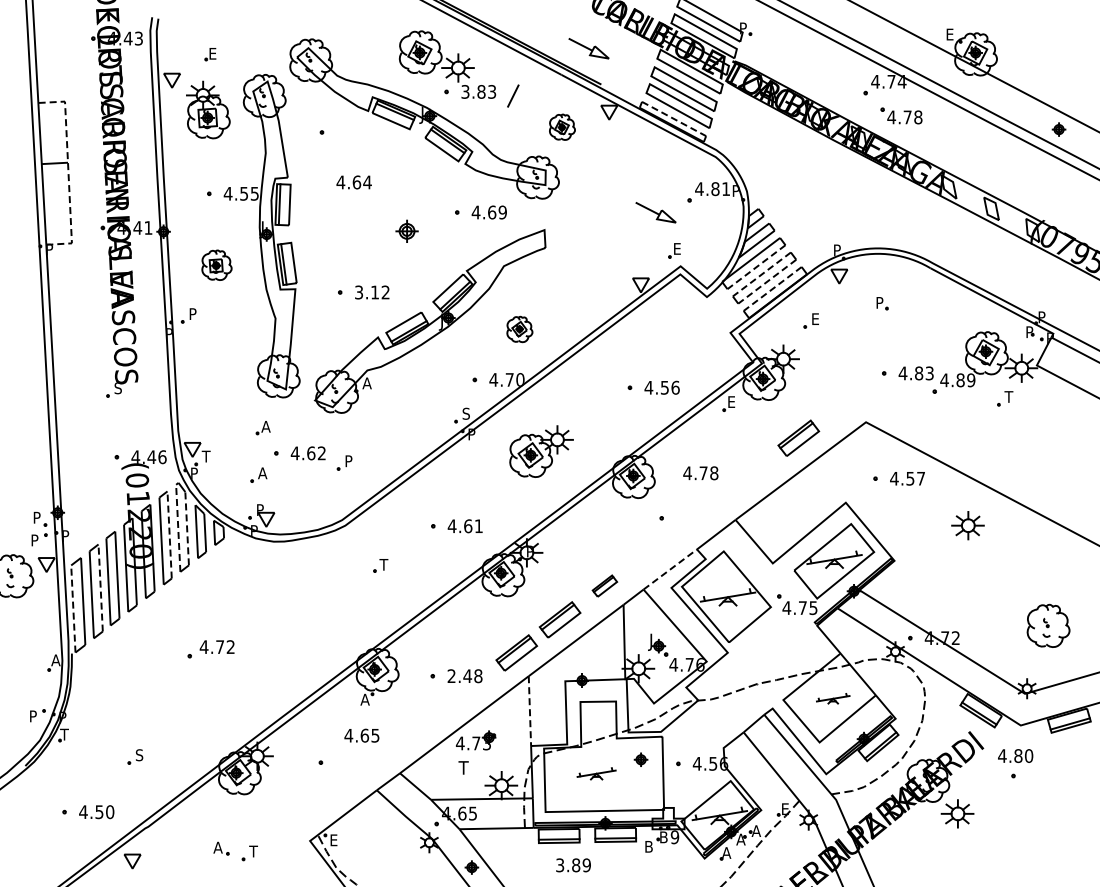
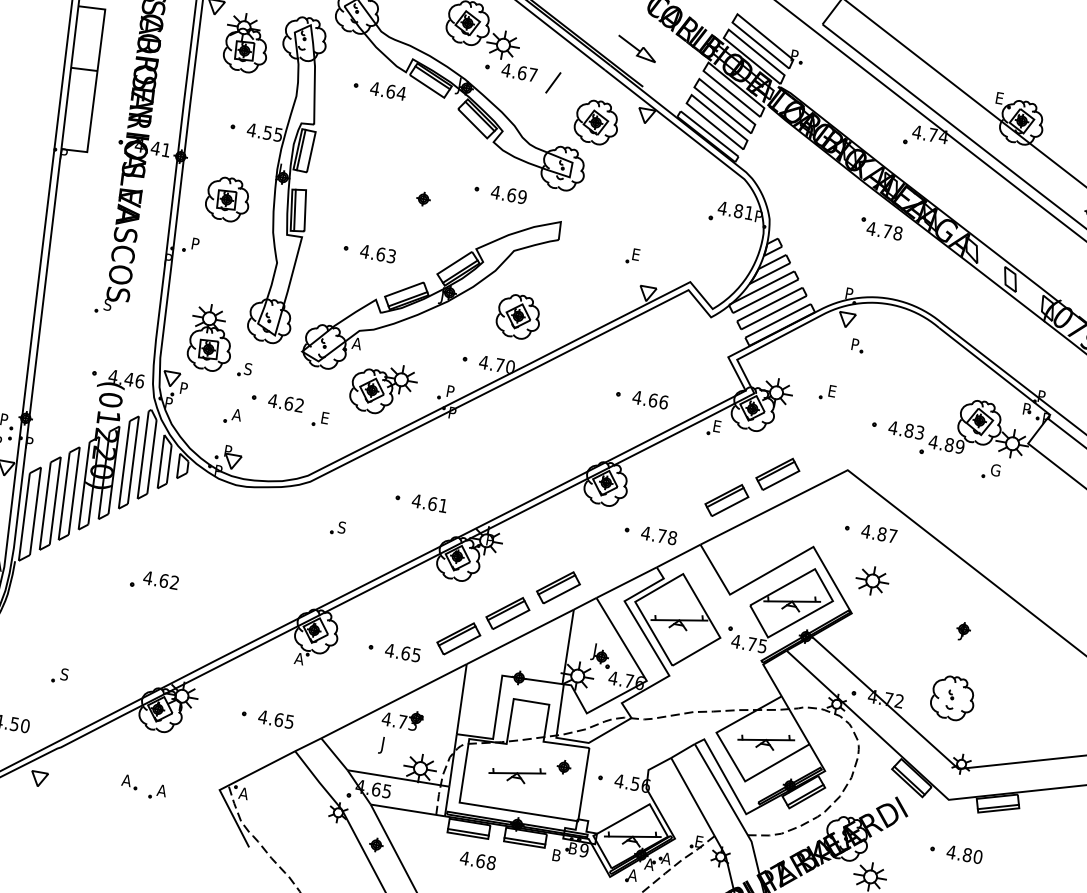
text: (478, 91) -> (519, 72), 3.83 -> 4.67
part: (901, 115) -> (881, 228), moved
line: (674, 119) -> (709, 134), dashed -> solid
part: (562, 127) -> (596, 122), size x1.67
line: (68, 171) -> (96, 79), dashed -> solid
text: (353, 182) -> (387, 91), moved
part: (655, 212) -> (674, 223), removed
part: (406, 231) -> (423, 199), size x0.62
part: (674, 250) -> (633, 255), moved
part: (216, 265) -> (227, 199), size x1.43
line: (756, 267) -> (765, 296), dashed -> solid
line: (761, 274) -> (769, 304), dashed -> solid
line: (766, 282) -> (773, 313), dashed -> solid
line: (772, 289) -> (777, 321), dashed -> solid
text: (371, 292) -> (377, 253), 3.12 -> 4.63
part: (882, 303) -> (857, 345), moved
part: (810, 320) -> (827, 391), moved
part: (519, 329) -> (518, 316), size x1.67
text: (664, 387) -> (652, 400), 4.56 -> 4.66
text: (1009, 397) -> (995, 470), T -> G
part: (224, 402) -> (211, 337), added
text: (465, 413) -> (449, 391), S -> P
text: (265, 426) -> (248, 368), A -> S
part: (541, 451) -> (383, 388), moved
text: (205, 456) -> (182, 388), T -> P
text: (349, 461) -> (325, 418), P -> E
part: (753, 471) -> (726, 499), added
text: (700, 473) -> (658, 535), moved
text: (910, 478) -> (882, 534), 4.57 -> 4.87
part: (967, 525) -> (871, 580), moved
line: (178, 528) -> (143, 455), dashed -> solid
line: (187, 528) -> (152, 456), dashed -> solid
line: (169, 534) -> (133, 459), dashed -> solid
part: (1005, 559) -> (962, 631), added
text: (383, 564) -> (341, 527), T -> S
line: (670, 569) -> (626, 582), dashed -> solid
part: (604, 585) -> (558, 587), size x1.67
line: (100, 588) -> (55, 501), dashed -> solid
line: (73, 609) -> (24, 517), dashed -> solid
part: (1048, 625) -> (953, 697), moved
text: (220, 647) -> (164, 581), 4.72 -> 4.62
text: (464, 676) -> (402, 653), 2.48 -> 4.65
part: (833, 698) -> (766, 739), size x1.67
line: (529, 711) -> (461, 699), dashed -> solid
text: (361, 735) -> (275, 719), moved
text: (1015, 755) -> (964, 854), moved
text: (462, 769) -> (384, 745), T -> J
part: (596, 773) -> (517, 773), size x1.43
text: (333, 840) -> (243, 793), E -> A
text: (253, 851) -> (161, 790), T -> A
text: (572, 865) -> (477, 860), 3.89 -> 4.68

